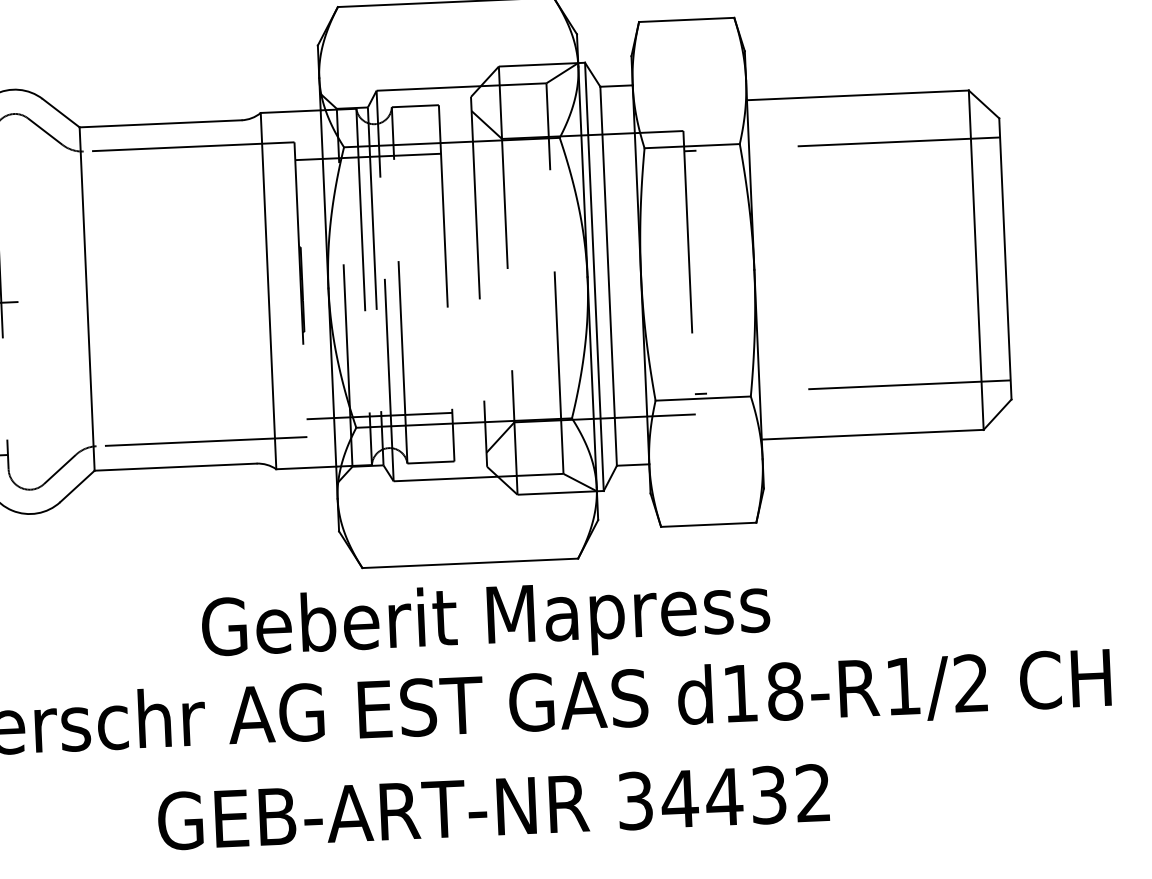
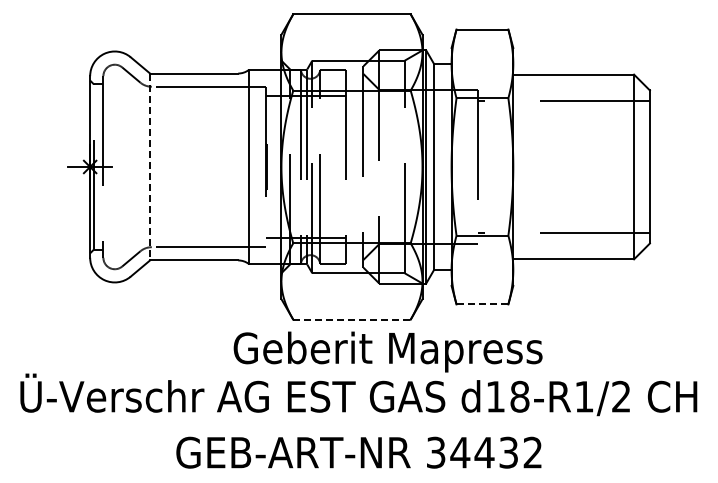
line: (87, 299) -> (150, 167), solid -> dashed
line: (708, 524) -> (482, 304), solid -> dashed
line: (469, 563) -> (351, 319), solid -> dashed
text: (484, 621) -> (387, 351), moved

